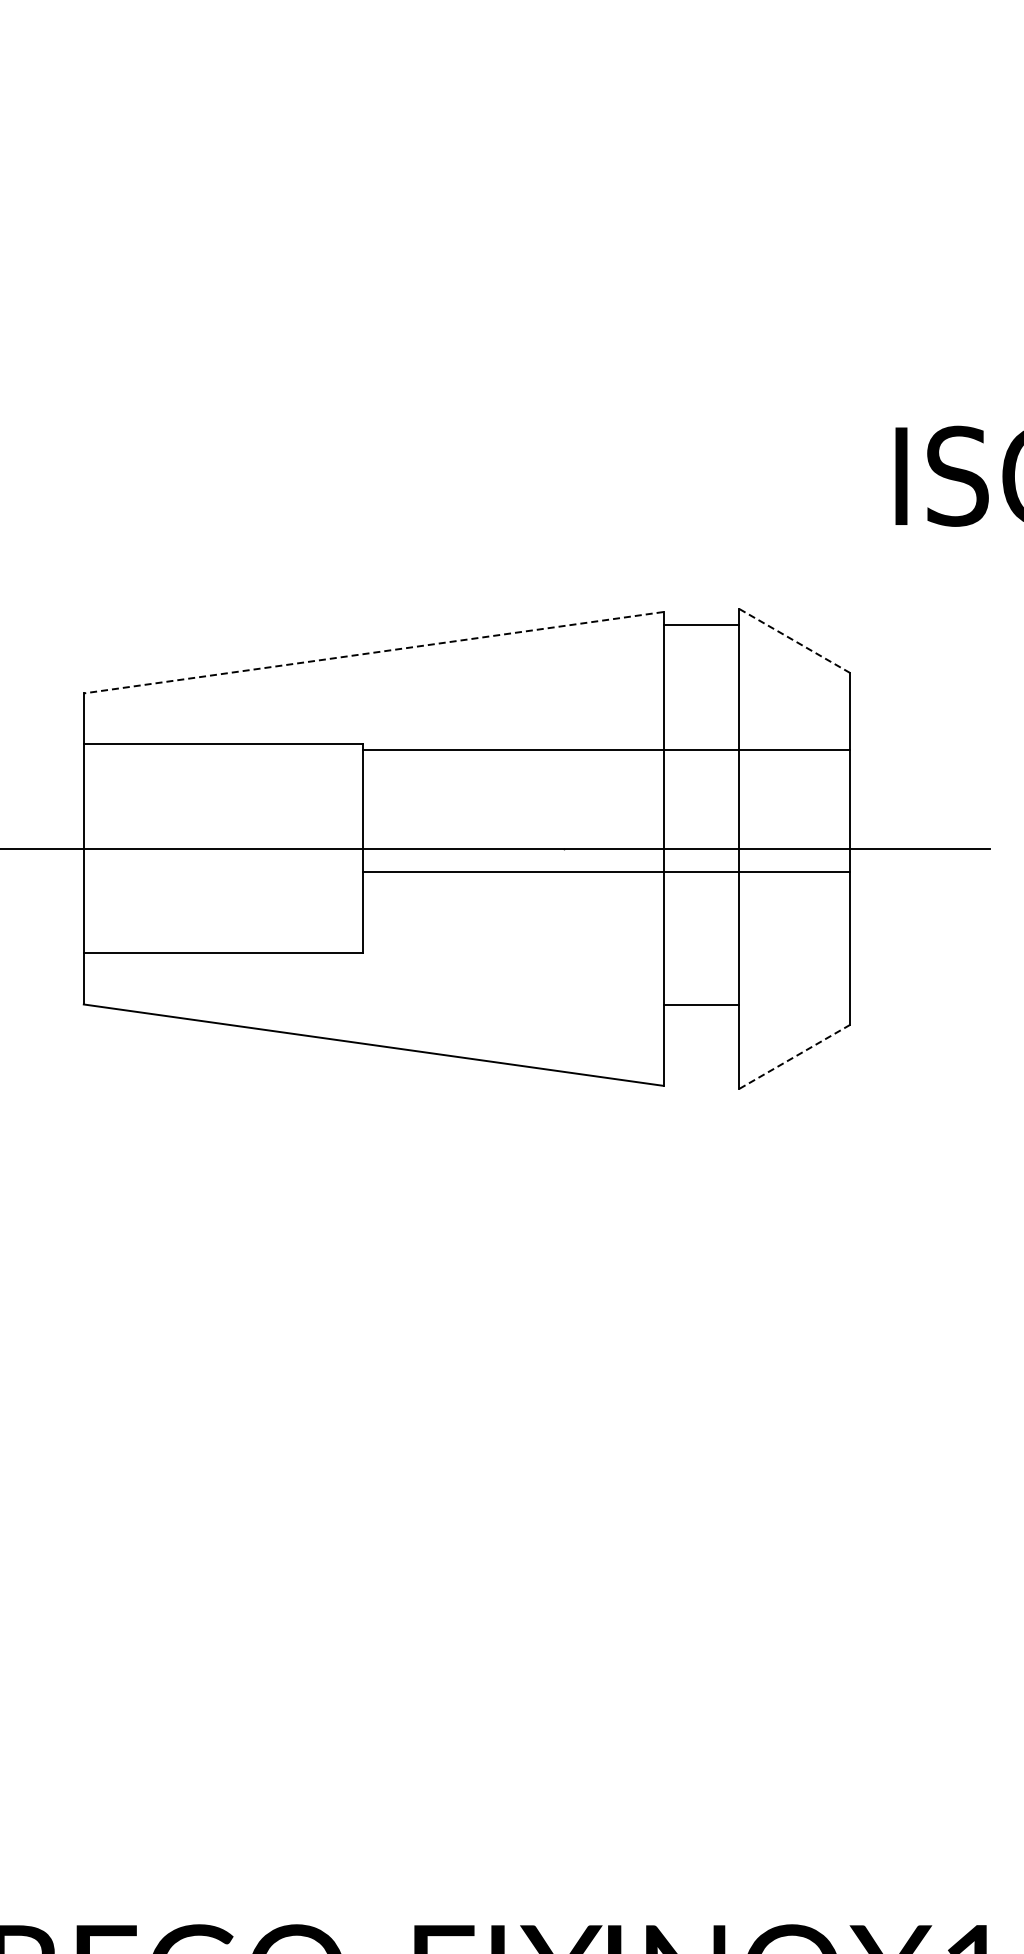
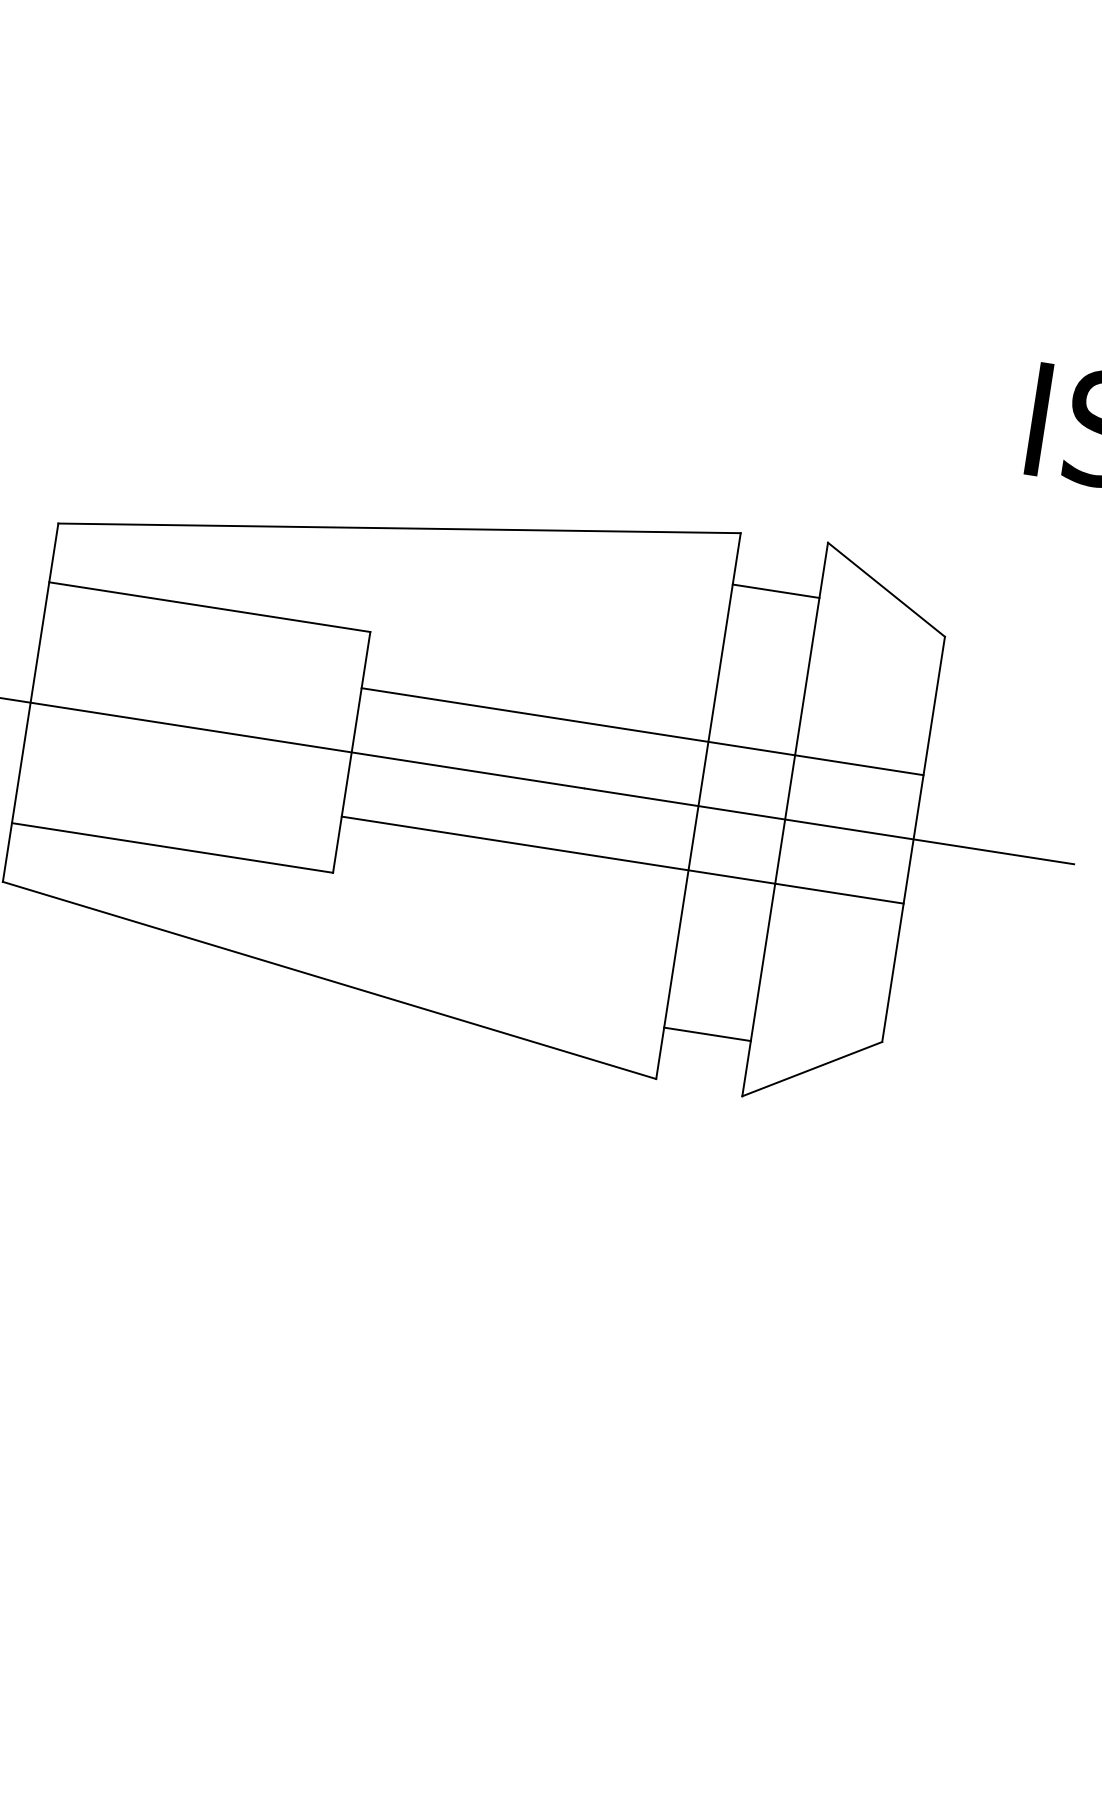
line: (700, 624) -> (775, 590), moved
line: (794, 640) -> (886, 589), dashed -> solid
line: (373, 652) -> (399, 528), dashed -> solid
line: (606, 750) -> (642, 732), moved
line: (606, 871) -> (622, 859), moved
line: (700, 1005) -> (706, 1034), moved
line: (794, 1057) -> (812, 1069), dashed -> solid

